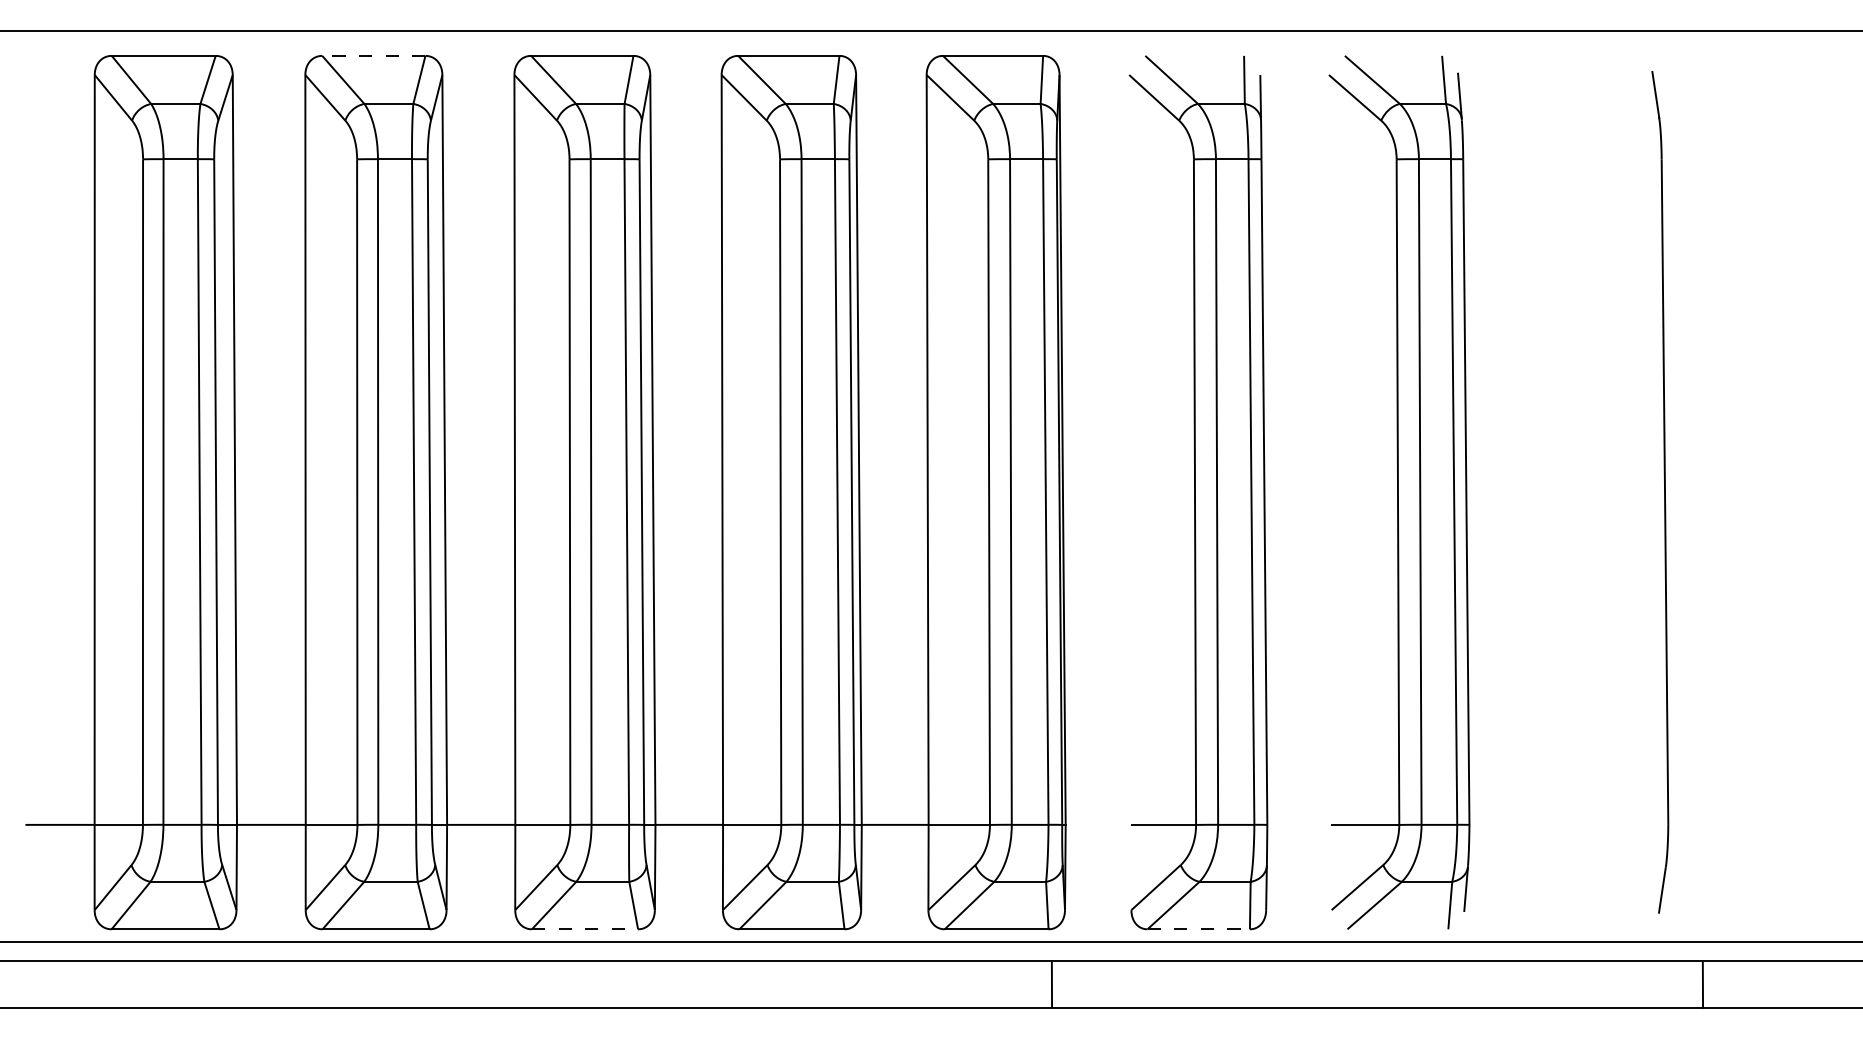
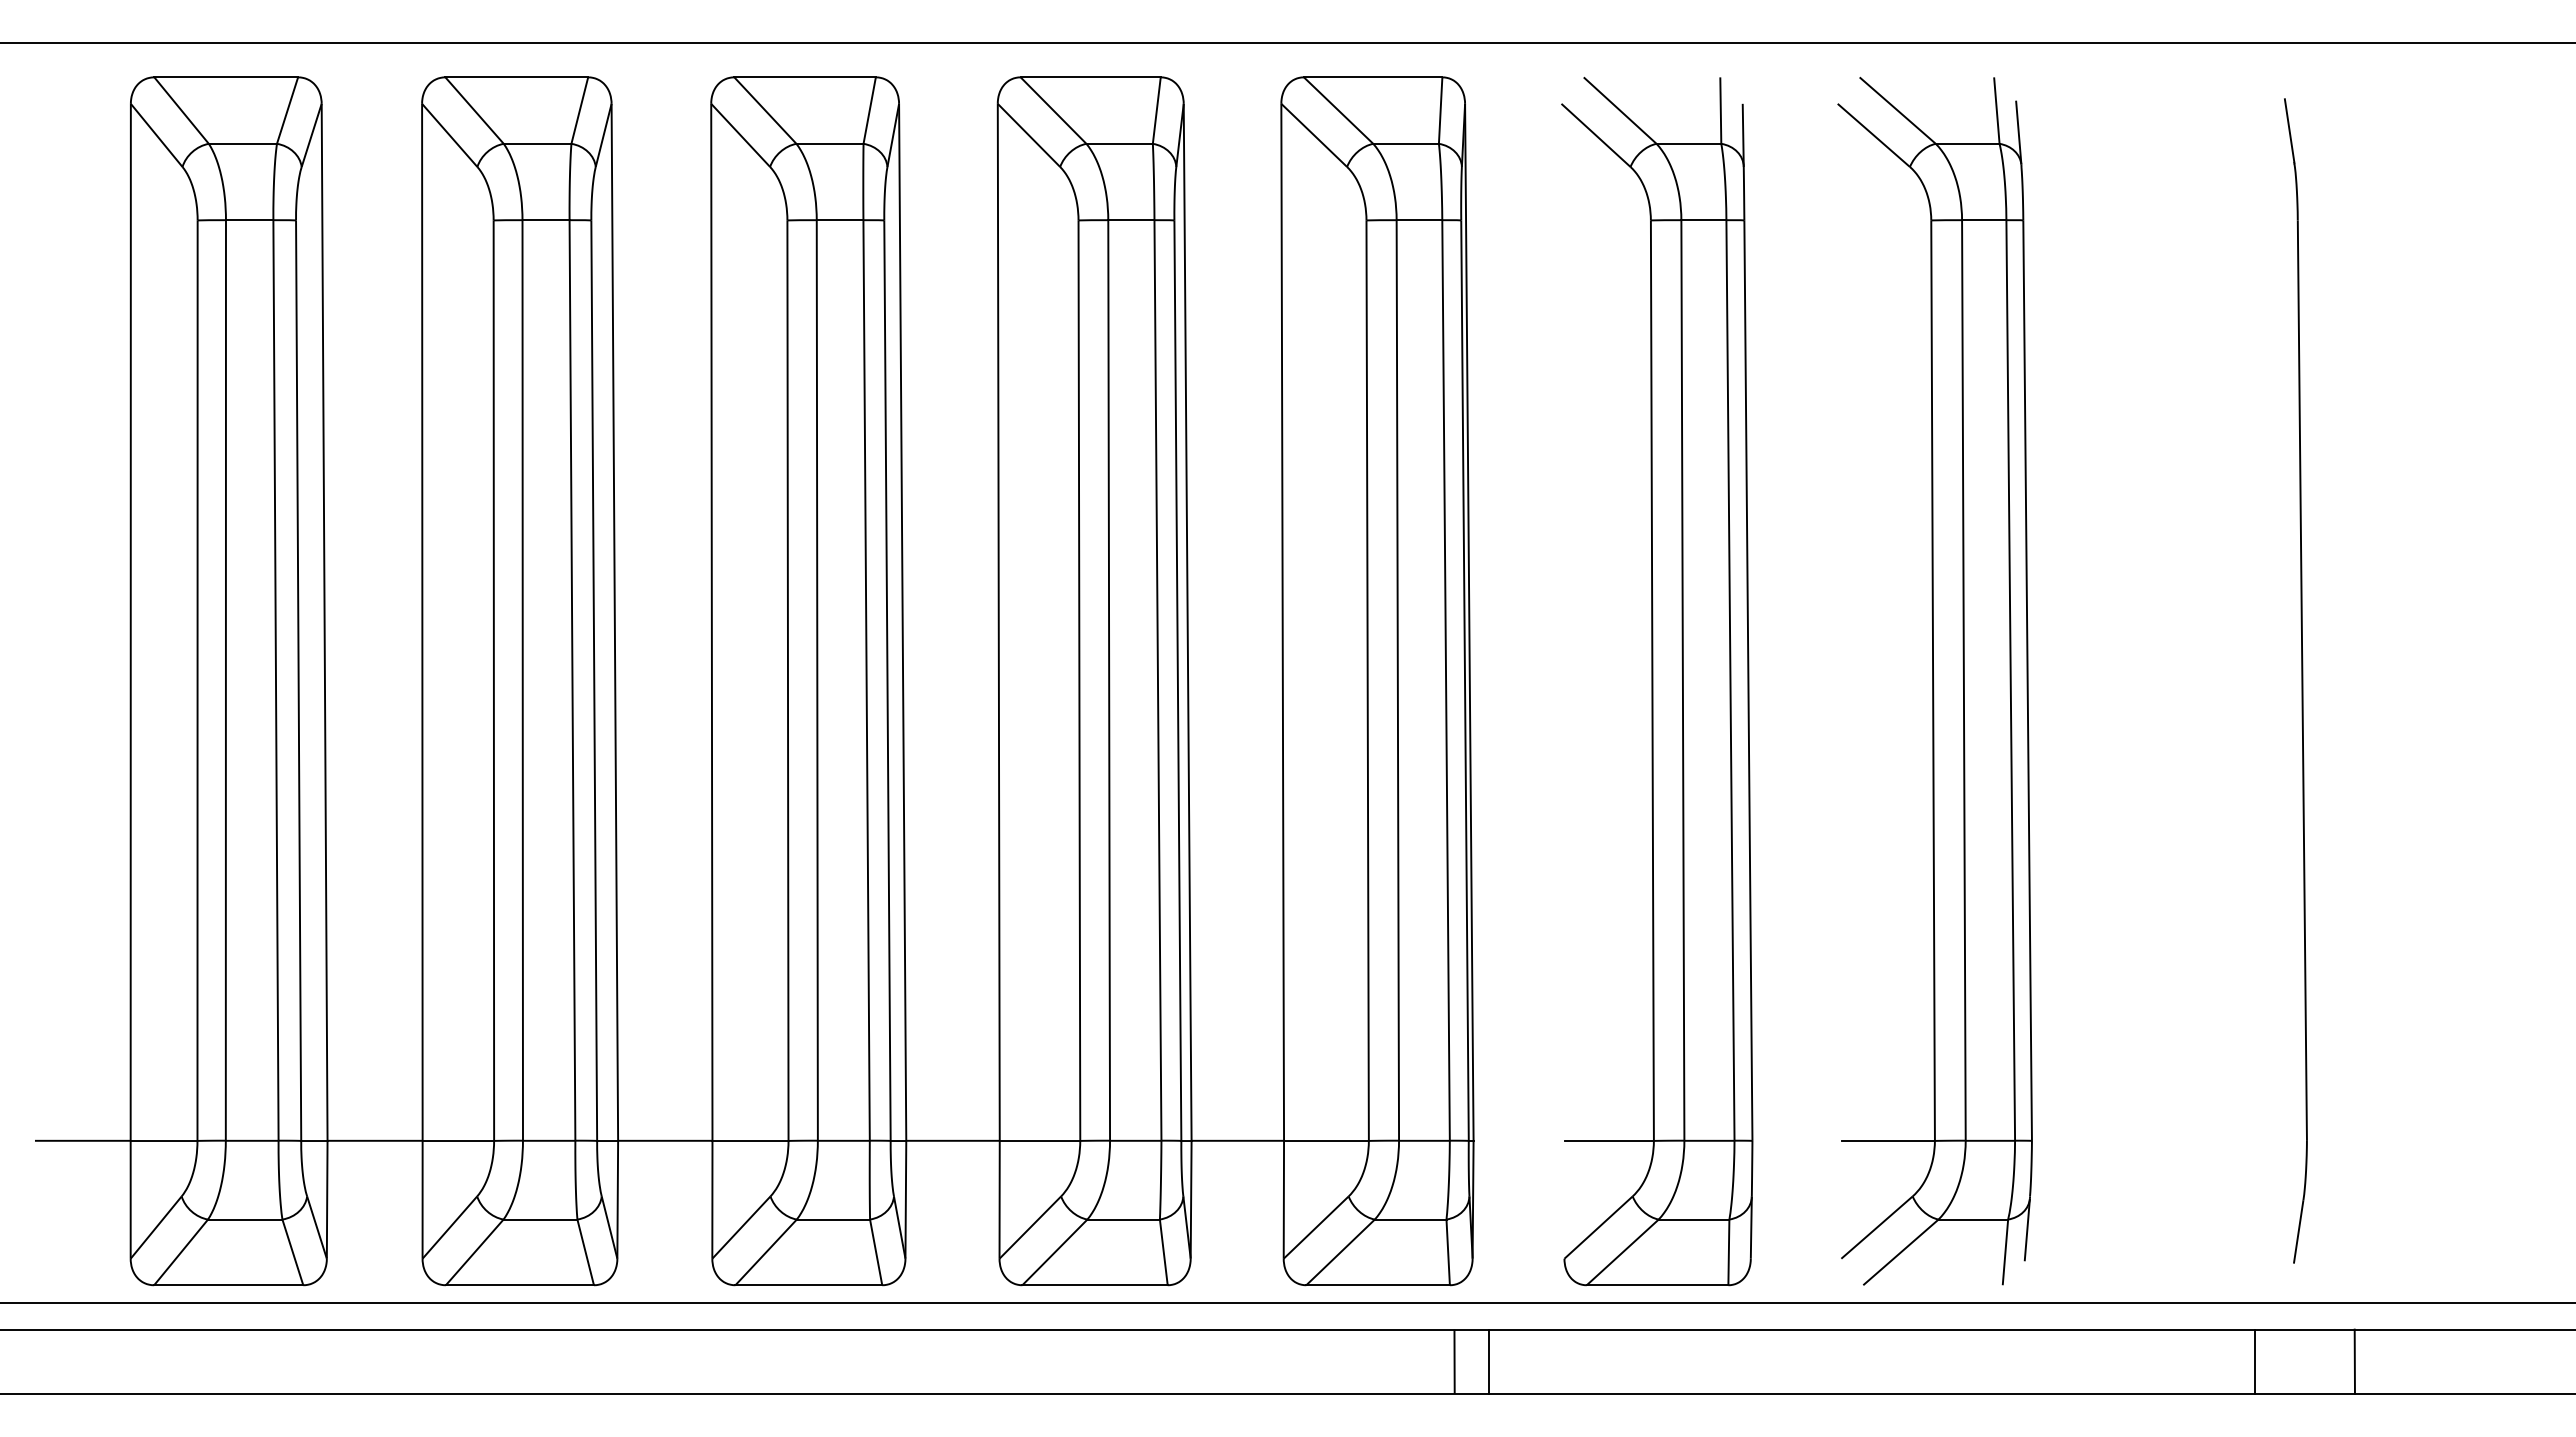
line: (373, 55) -> (516, 77), dashed -> solid
line: (585, 929) -> (809, 1285), dashed -> solid
line: (1198, 929) -> (1657, 1285), dashed -> solid
line: (1076, 984) -> (1488, 1361), added
line: (1631, 984) -> (2255, 1361), added

